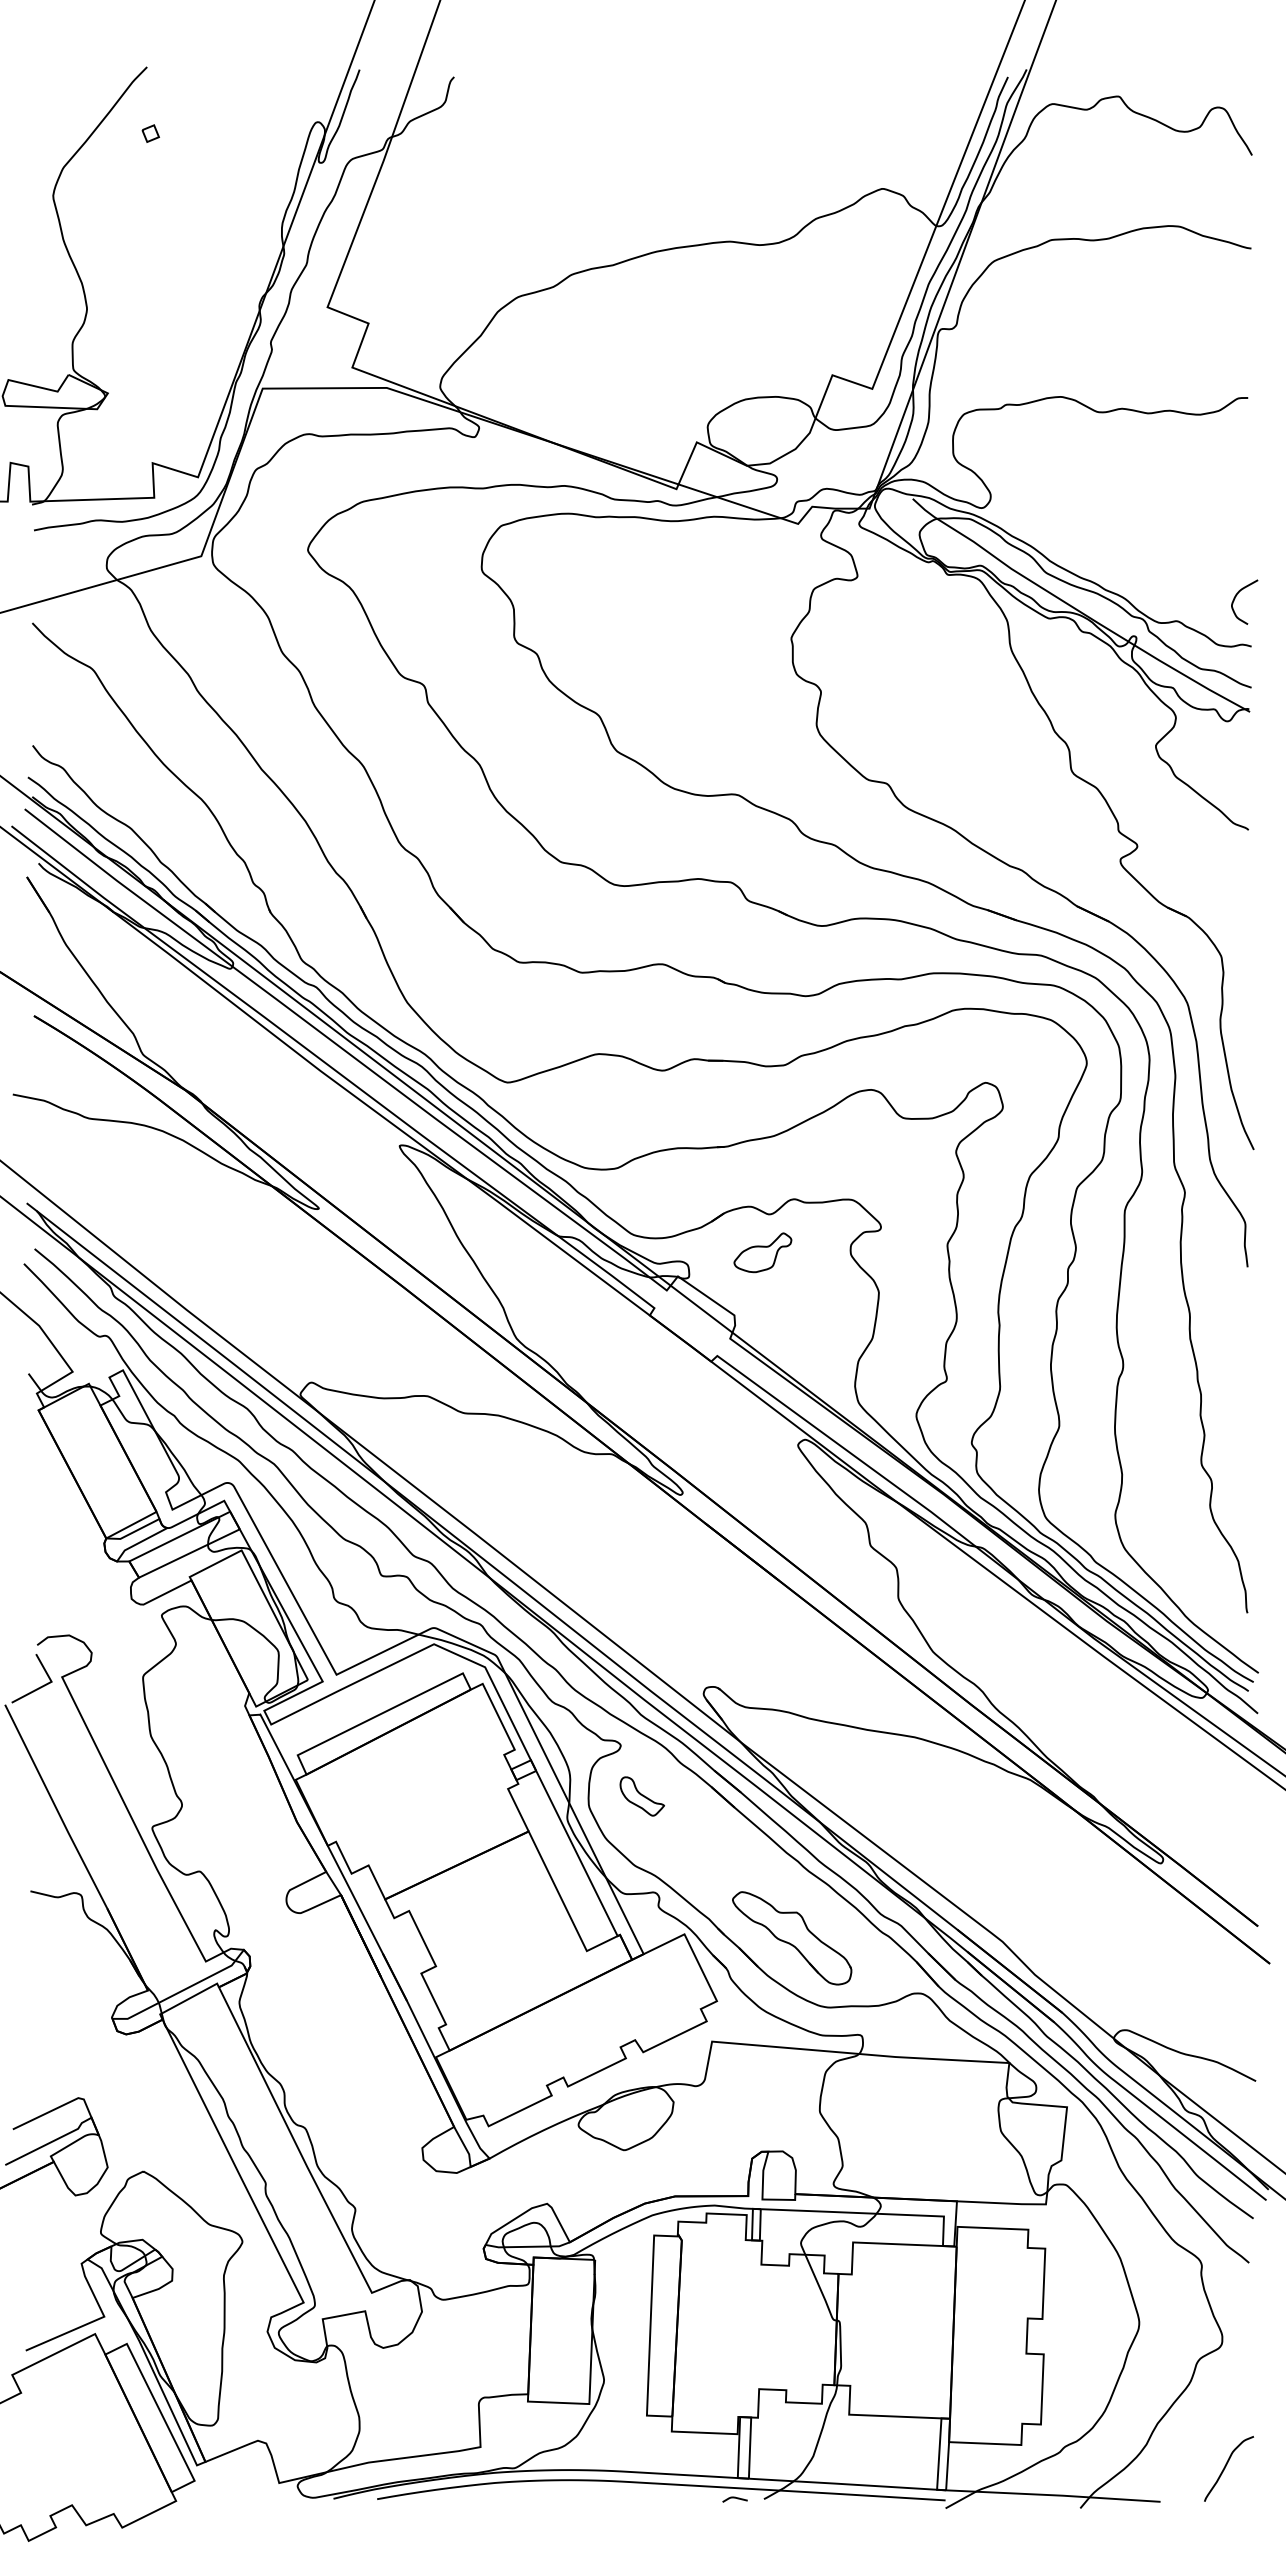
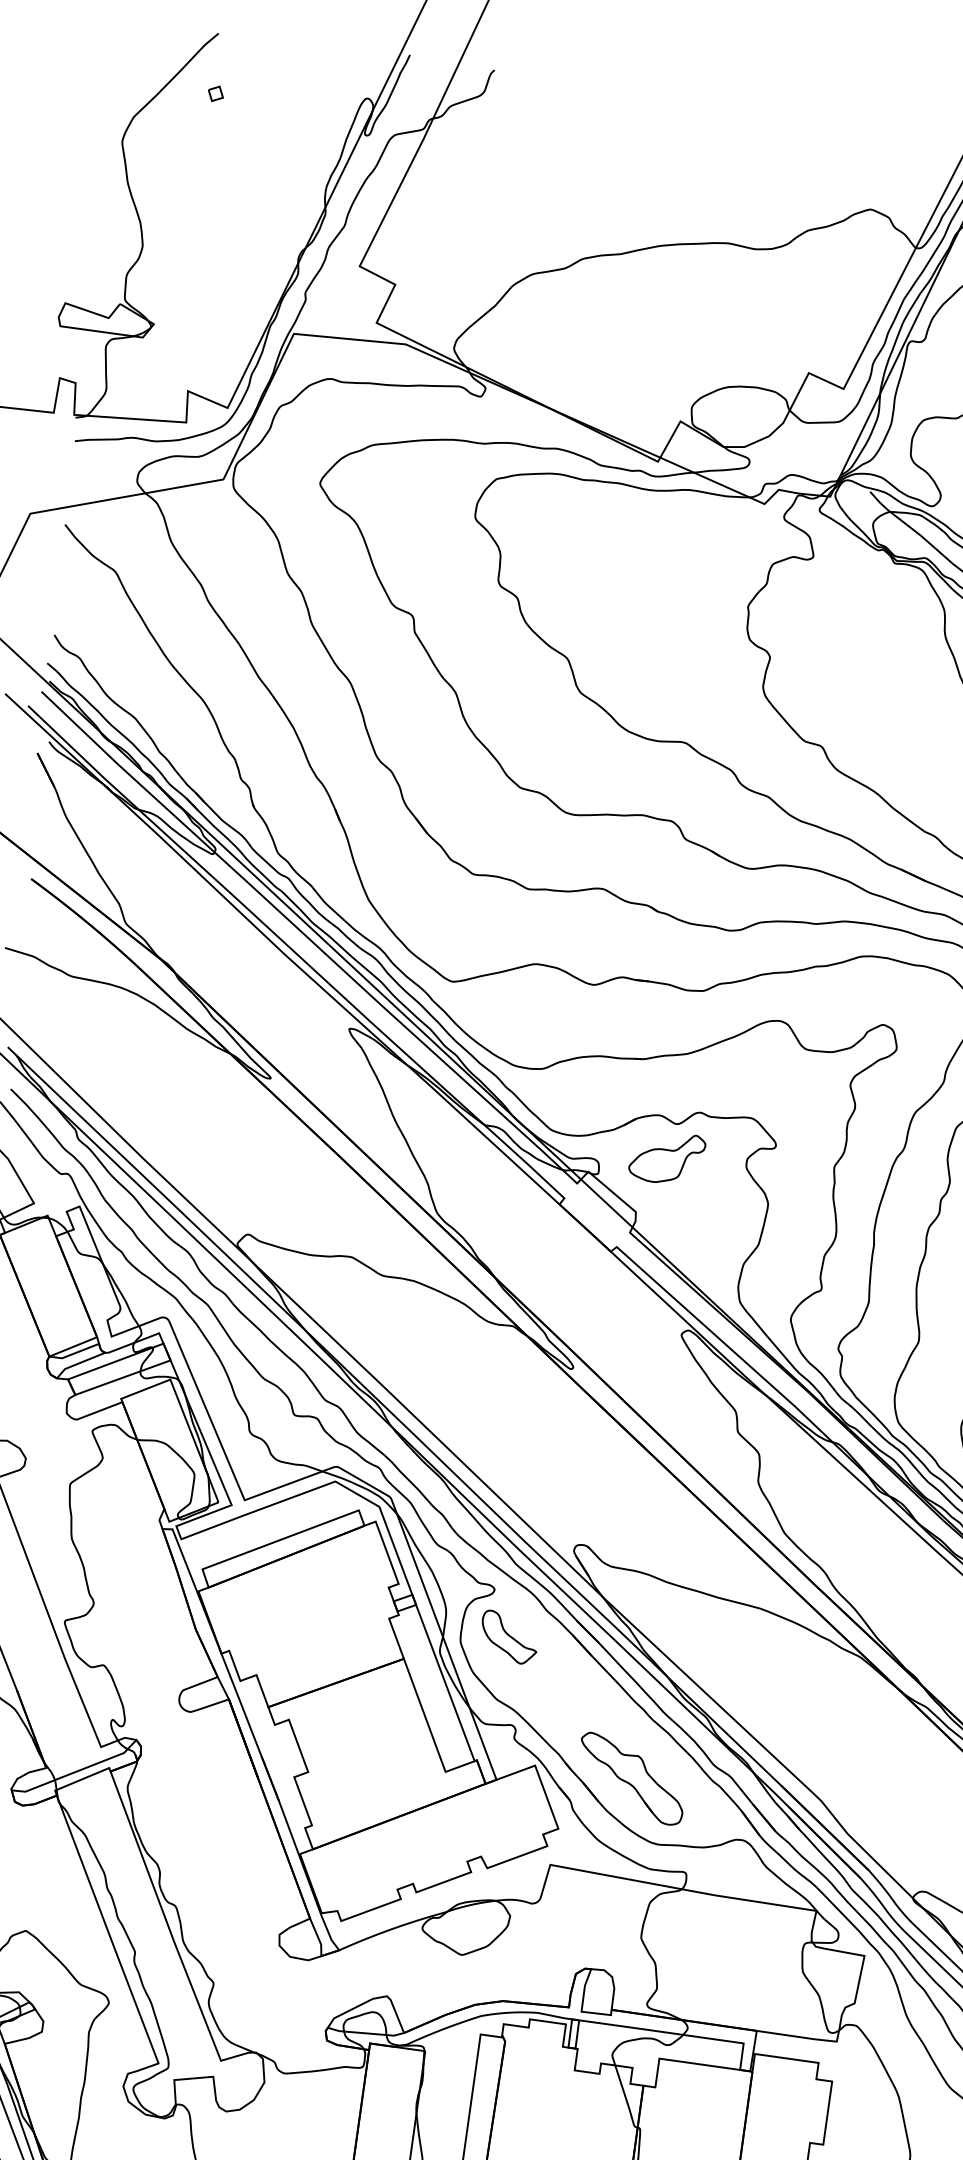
part: (762, 1252) -> (666, 1157), size x1.43
part: (642, 1796) -> (509, 1637), size x1.43

